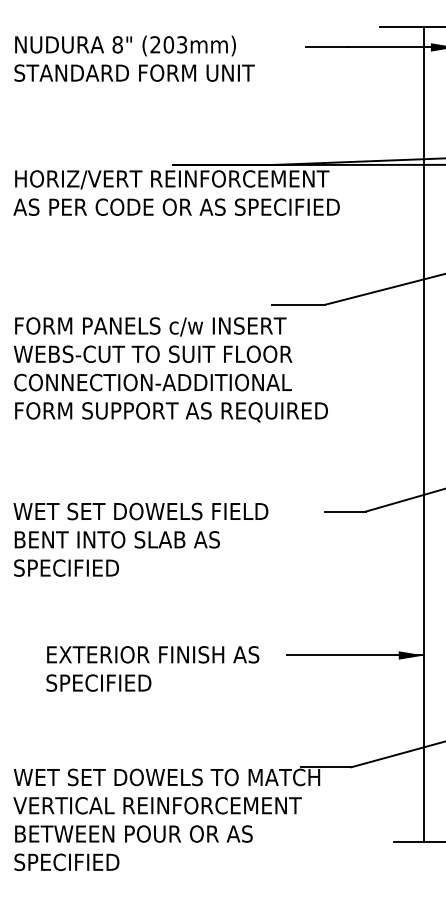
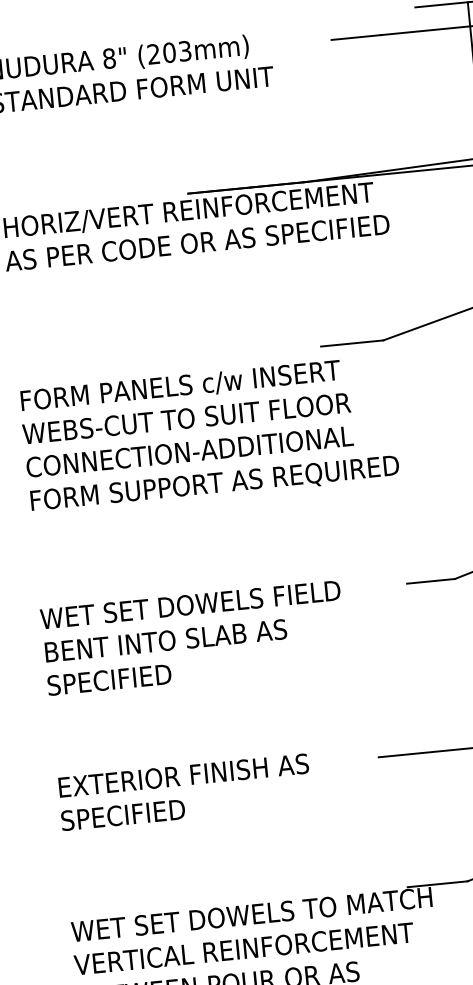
text: (152, 668) -> (184, 791), moved

